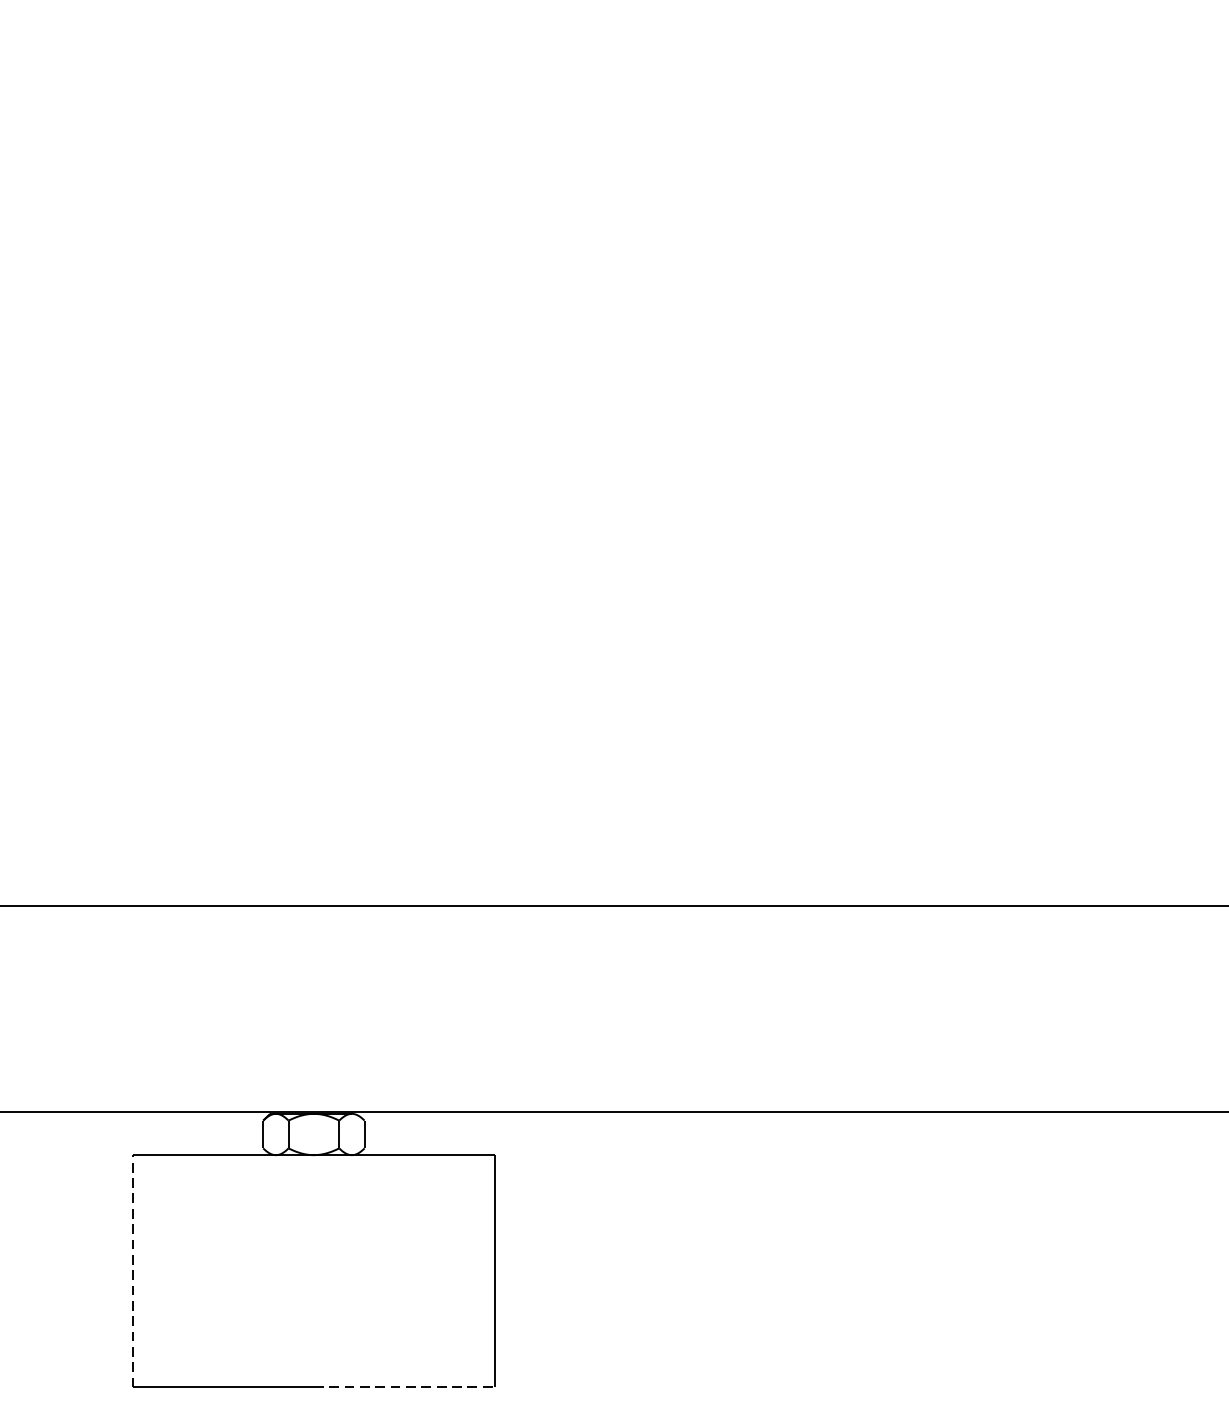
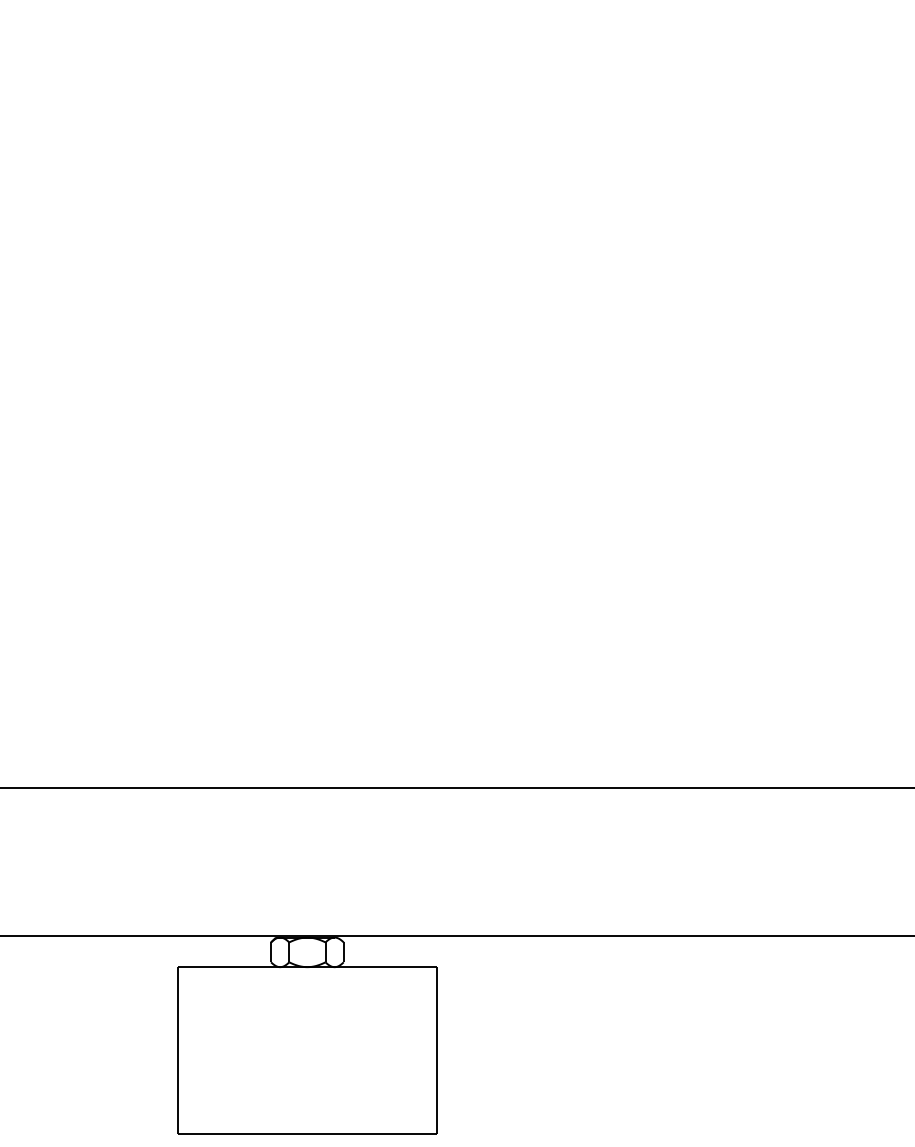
line: (132, 1270) -> (177, 1049), dashed -> solid
line: (404, 1387) -> (372, 1133), dashed -> solid

